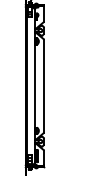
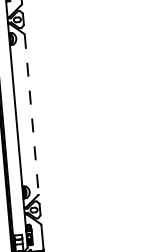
line: (44, 86) -> (32, 114), solid -> dashed

